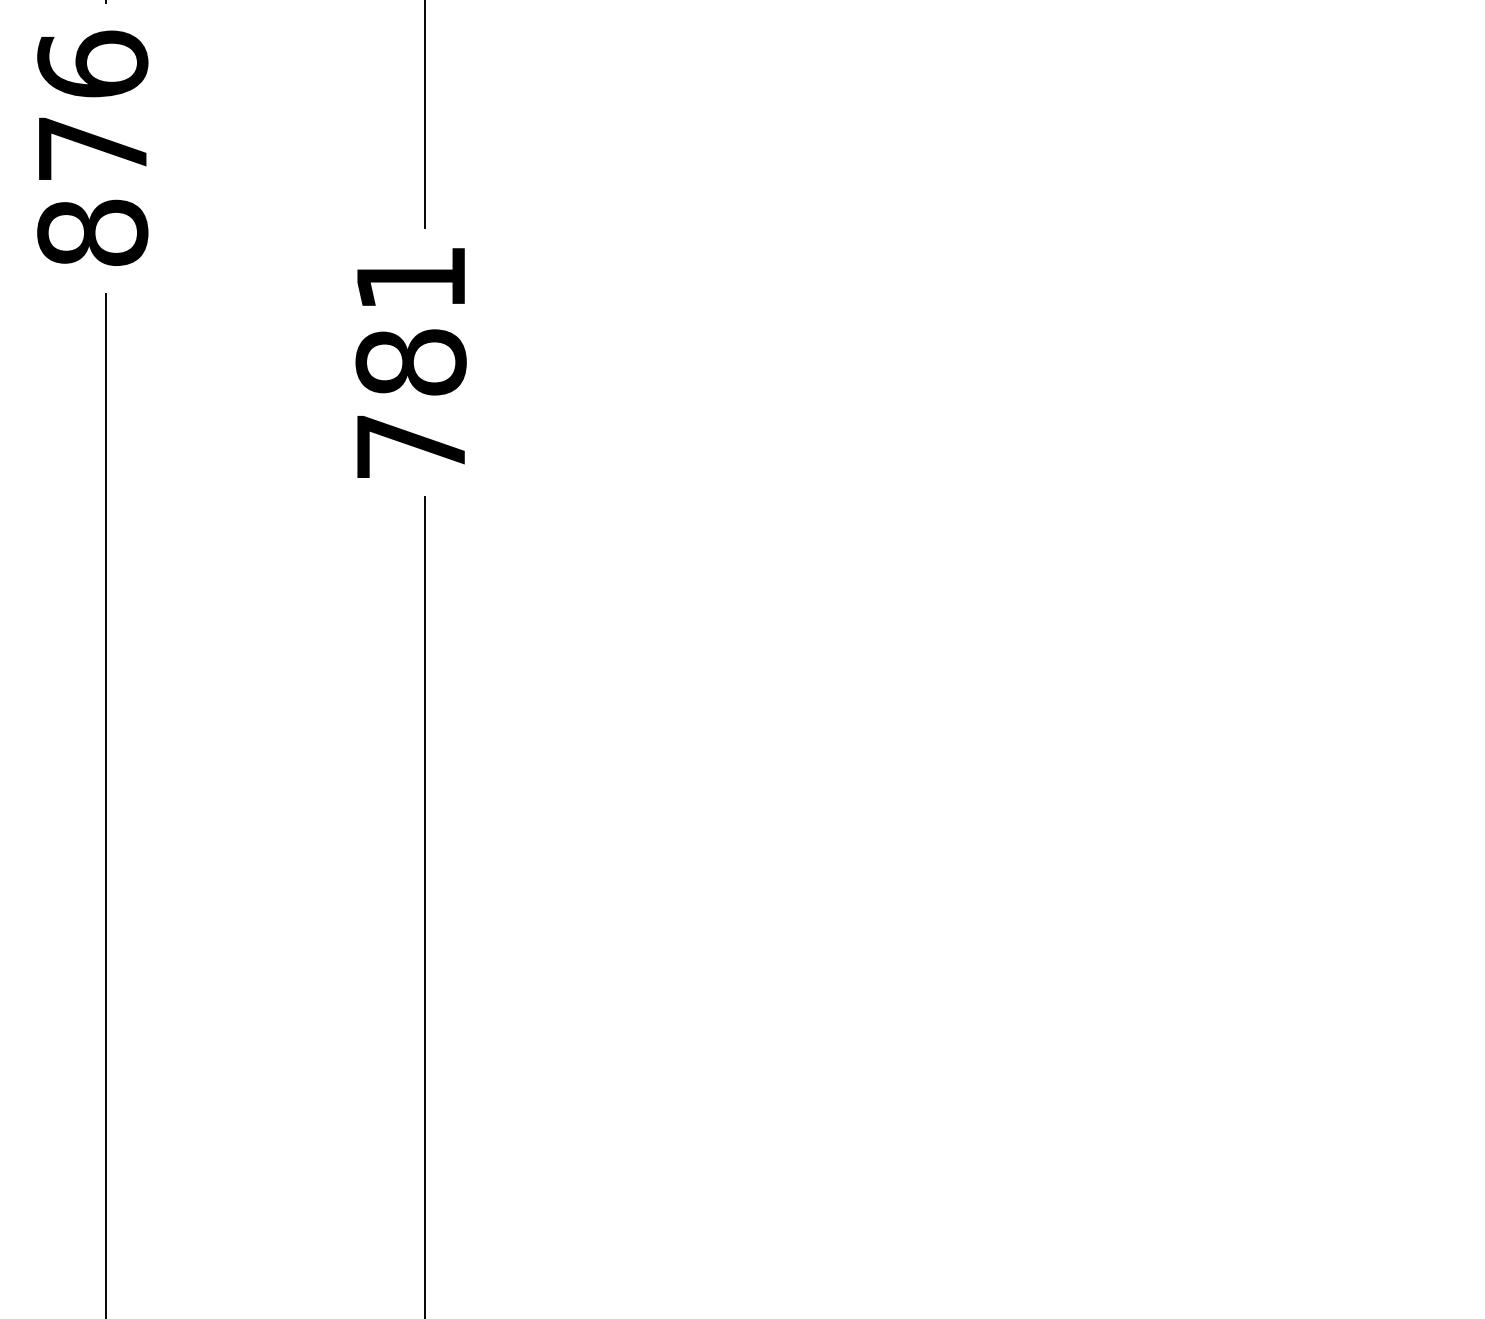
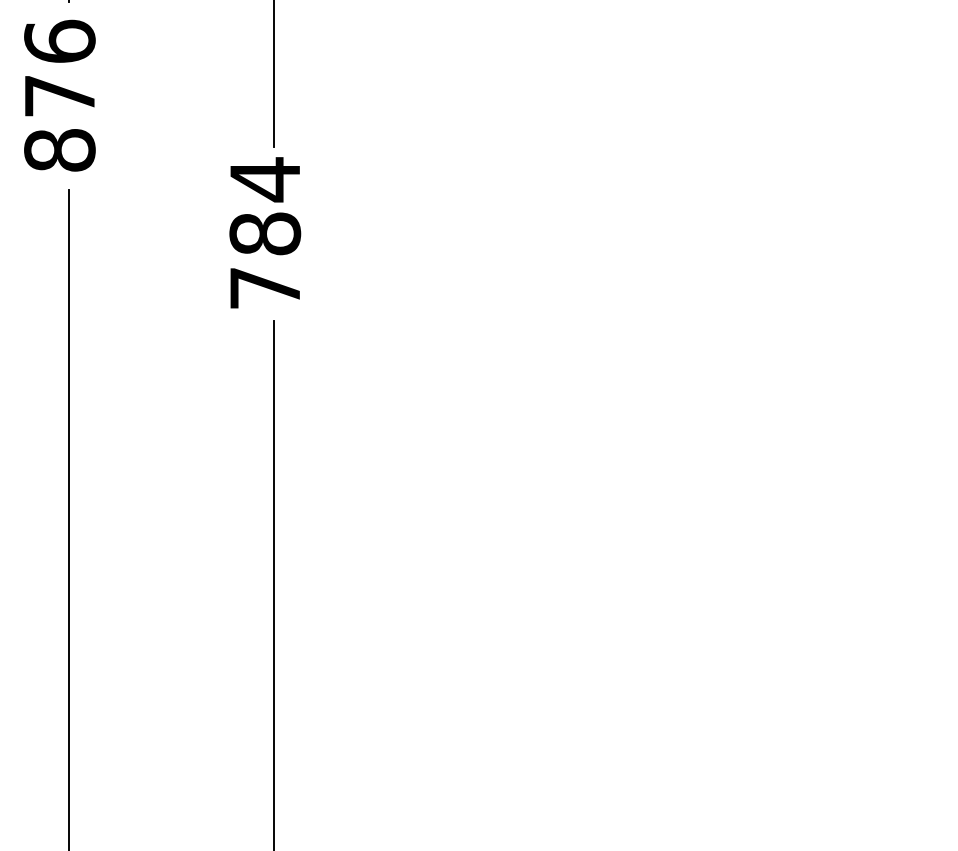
text: (409, 278) -> (264, 179), 781 -> 784

